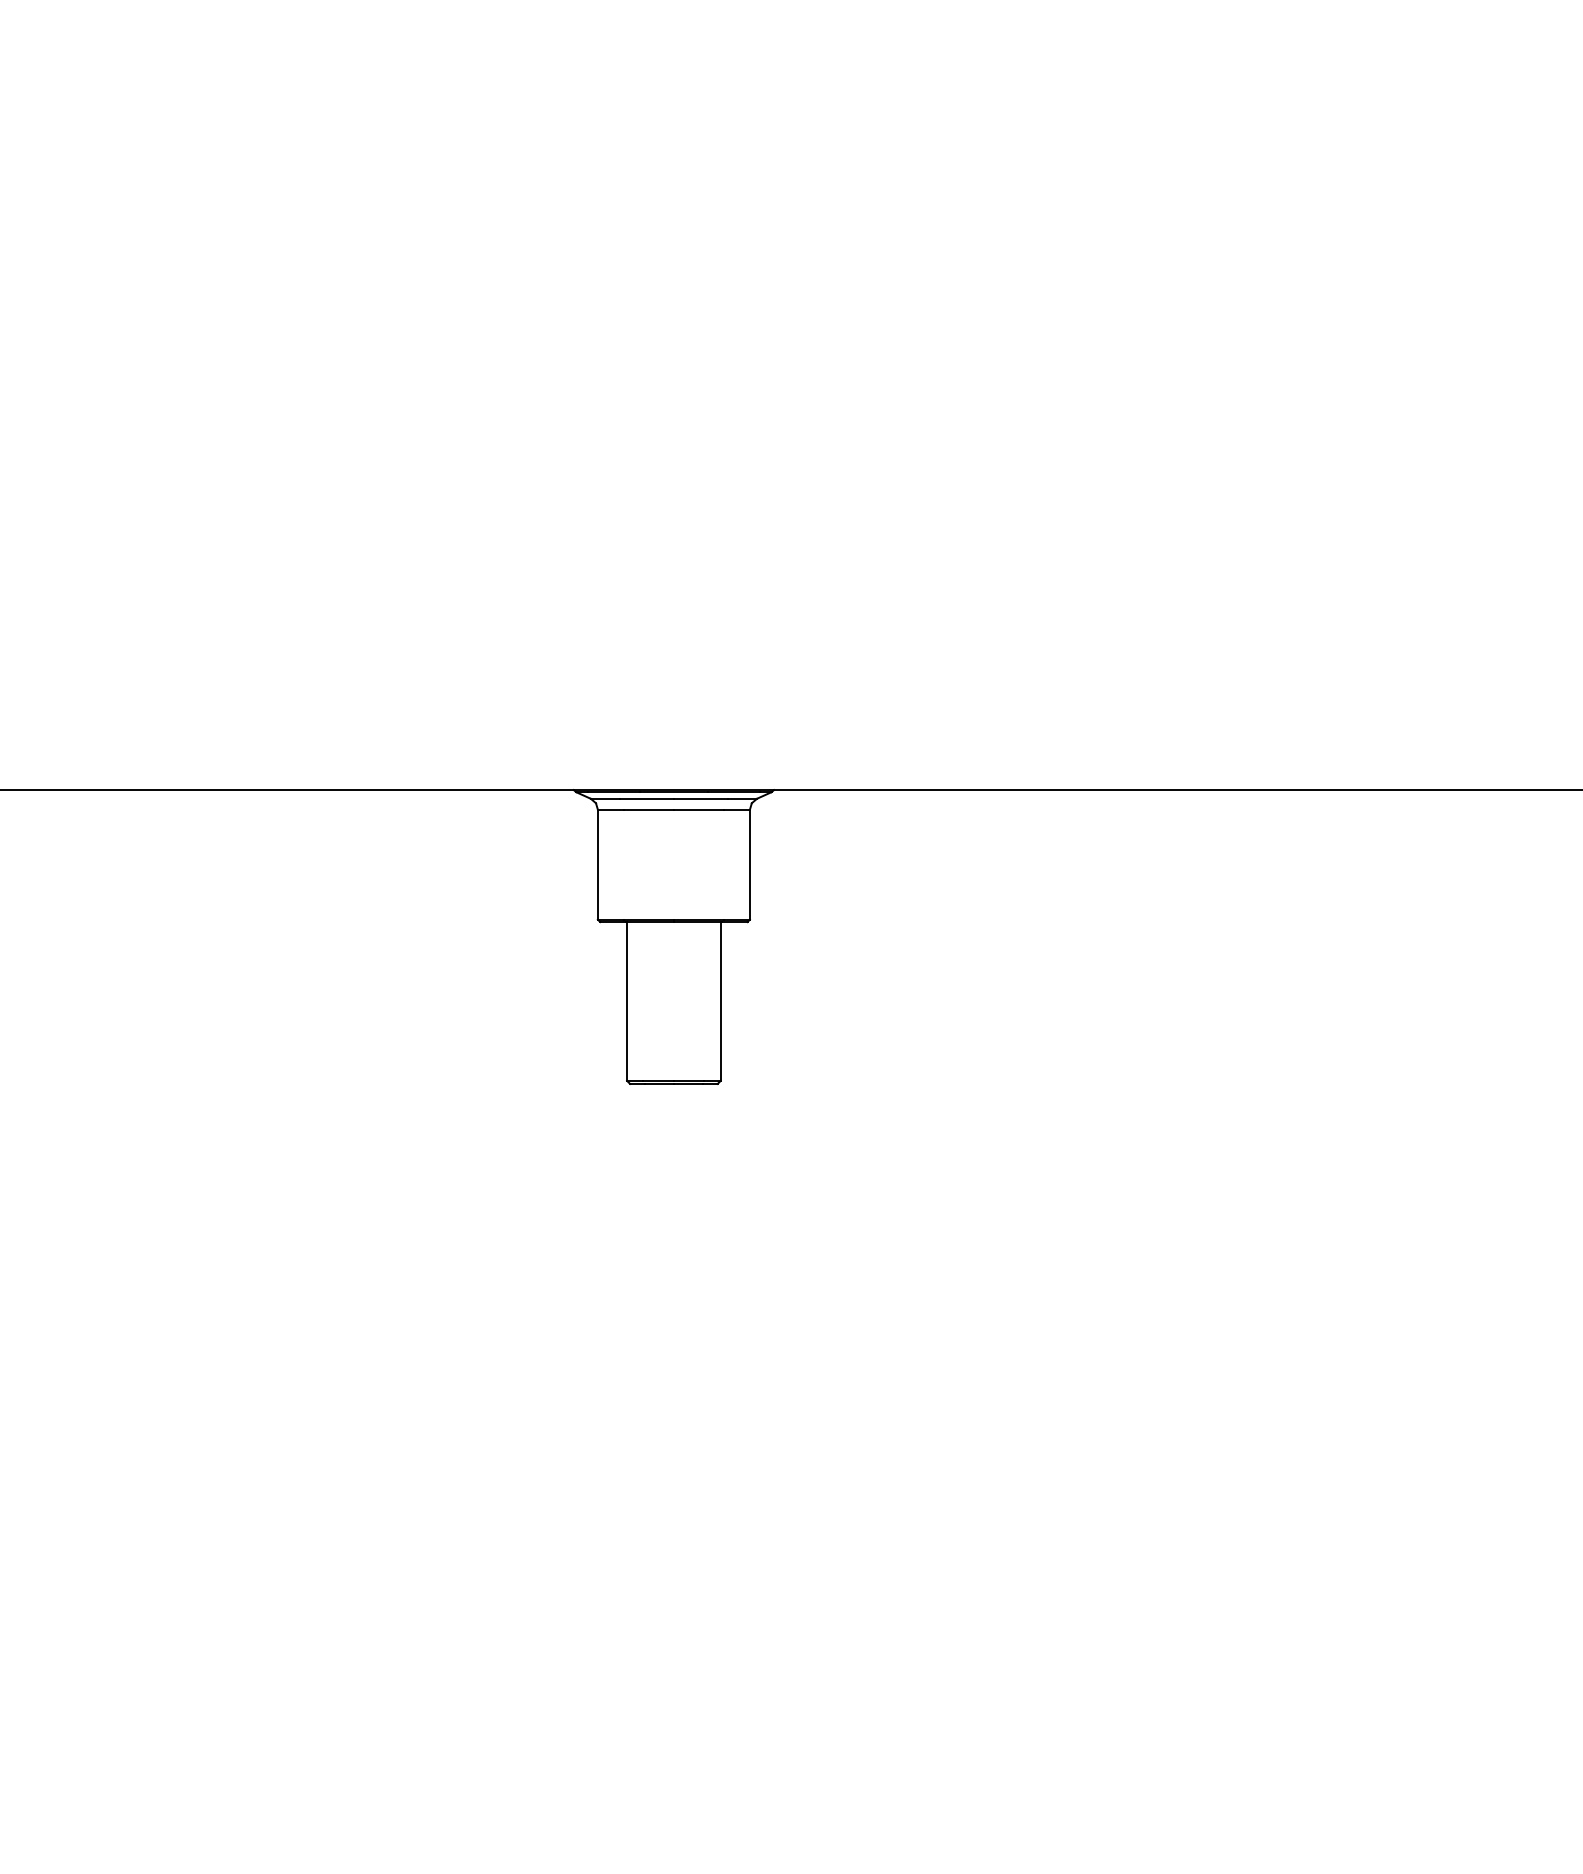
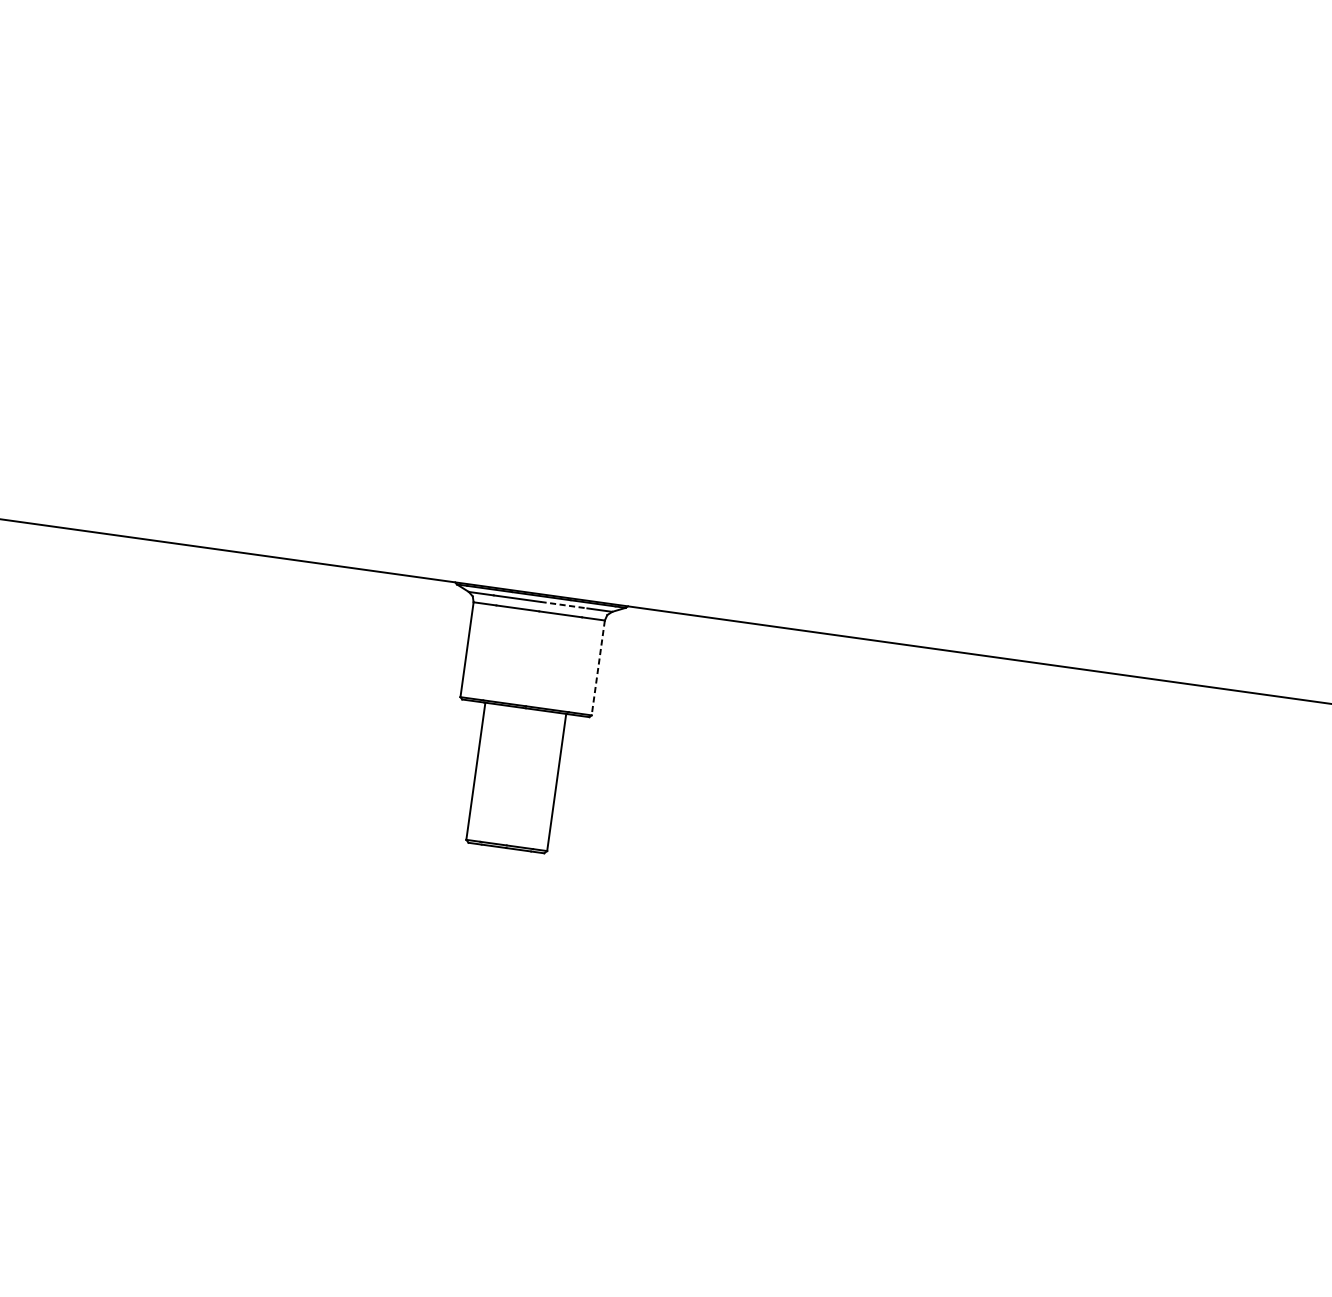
line: (701, 798) -> (564, 604), solid -> dashed
line: (749, 864) -> (597, 667), solid -> dashed

